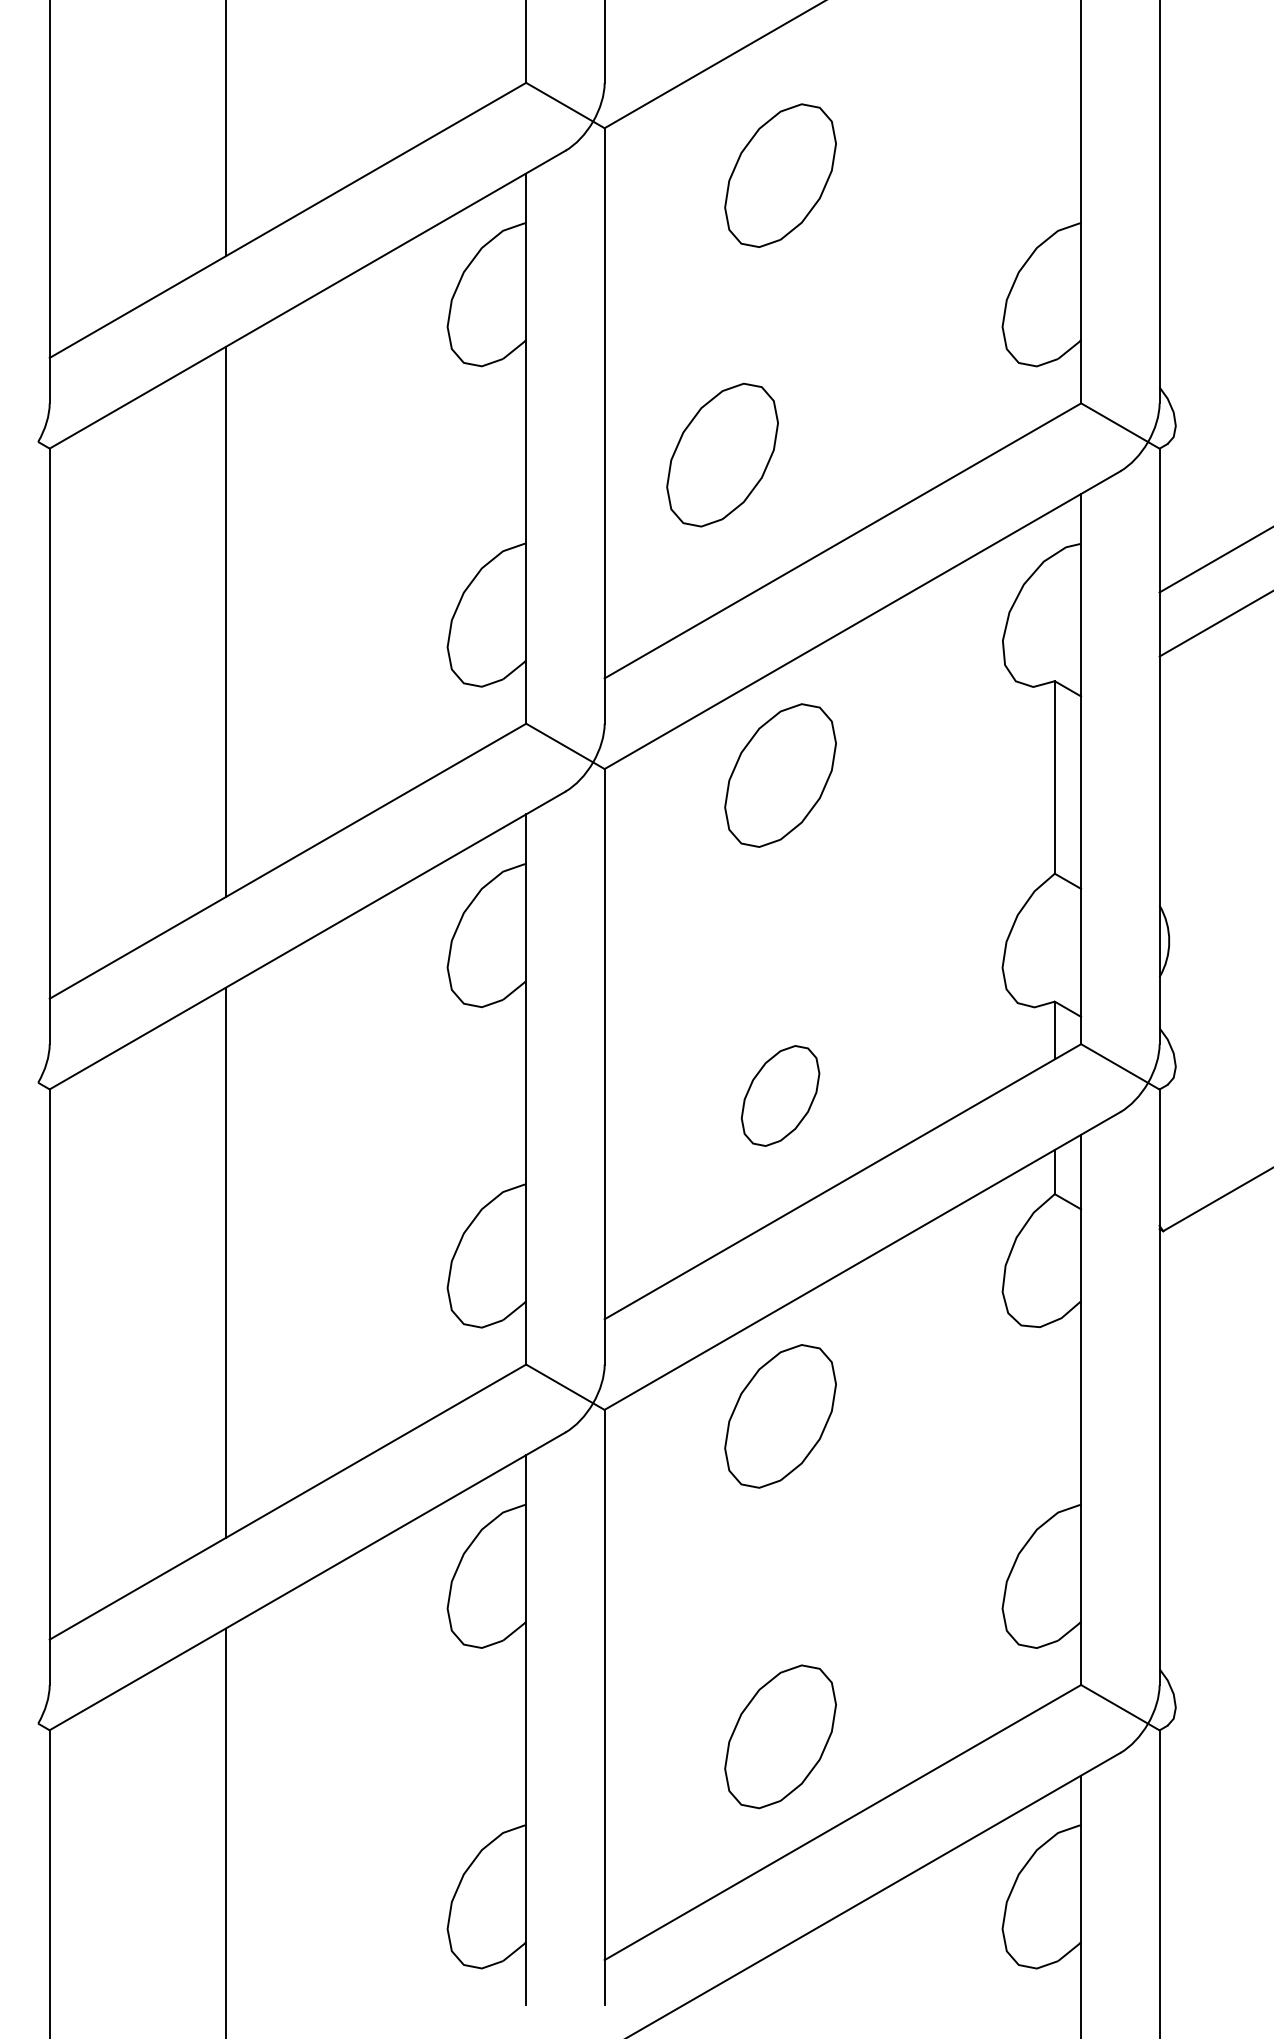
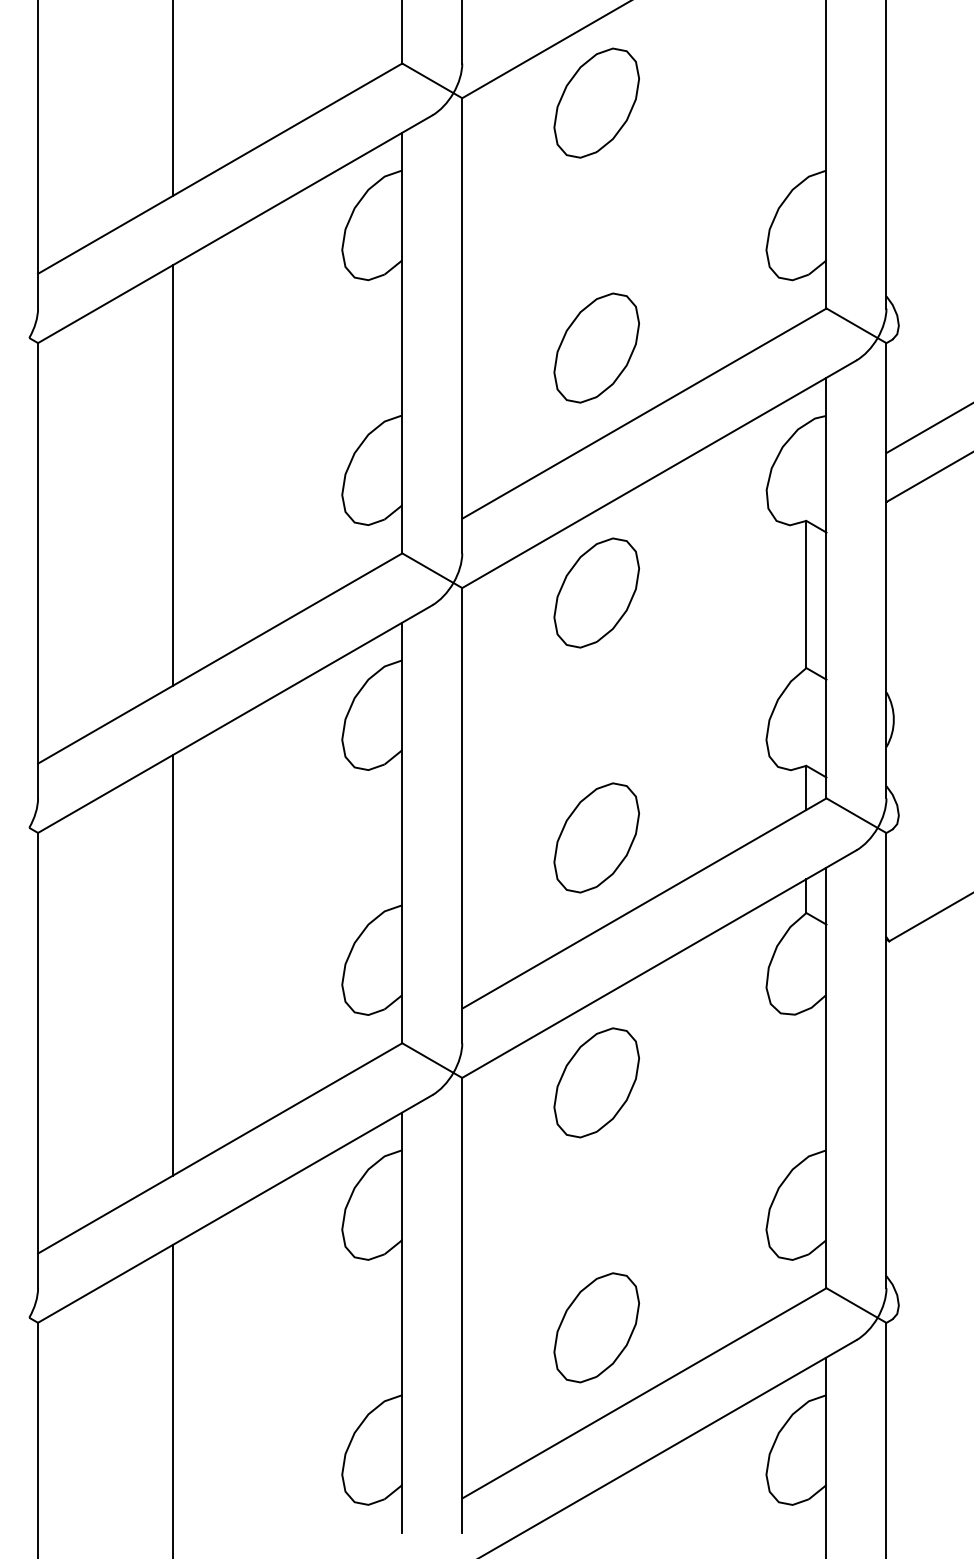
part: (780, 175) -> (596, 103), moved
part: (722, 454) -> (596, 347), moved
part: (780, 1095) -> (596, 837), size x1.43

